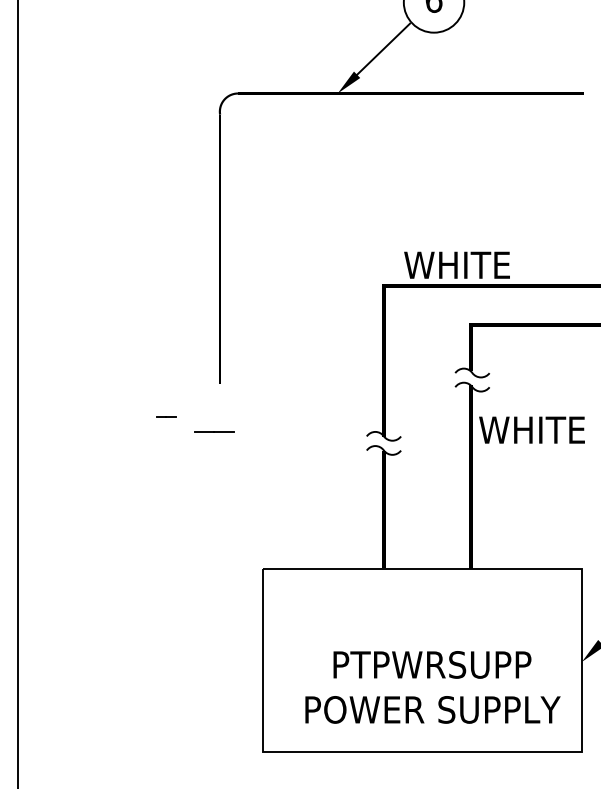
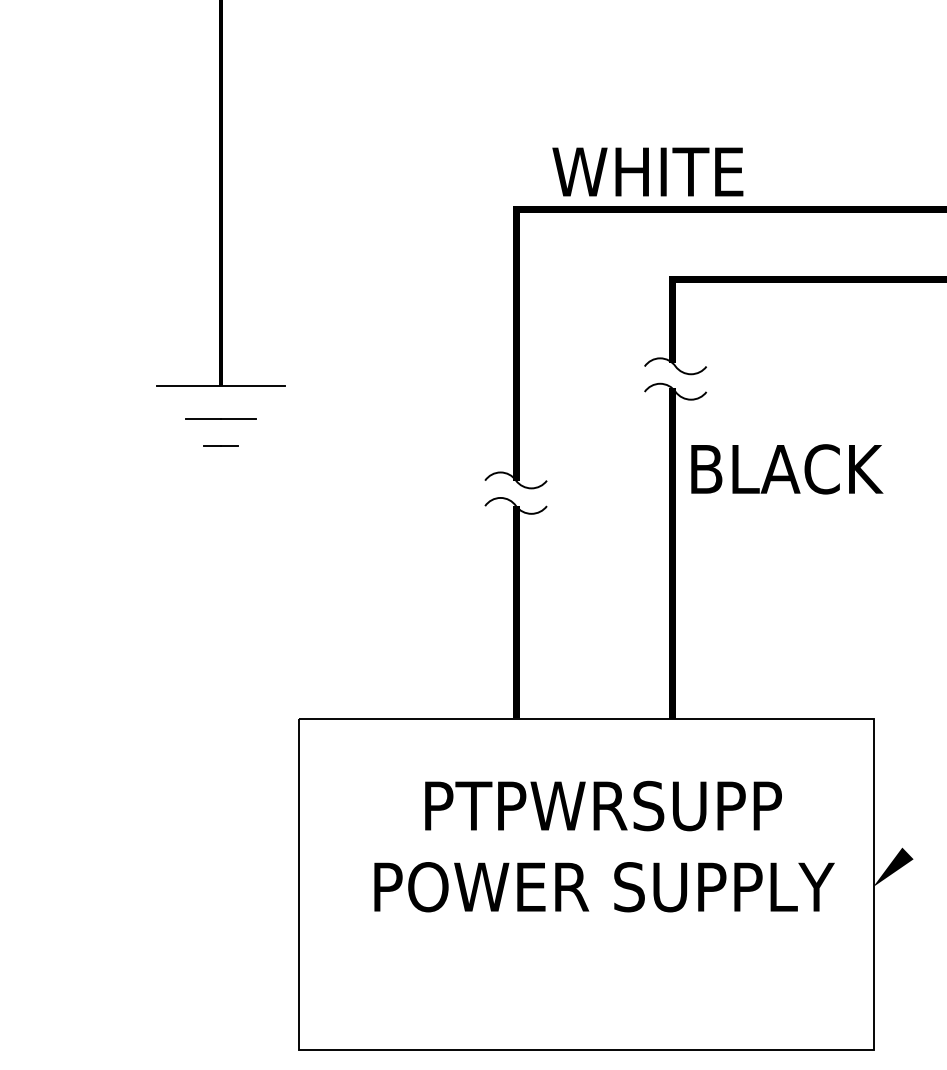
line: (219, 383) -> (219, 385), added
line: (166, 416) -> (221, 444), moved
text: (533, 430) -> (785, 469), WHITE -> BLACK
line: (214, 431) -> (221, 417), moved
text: (432, 687) -> (603, 846), moved

